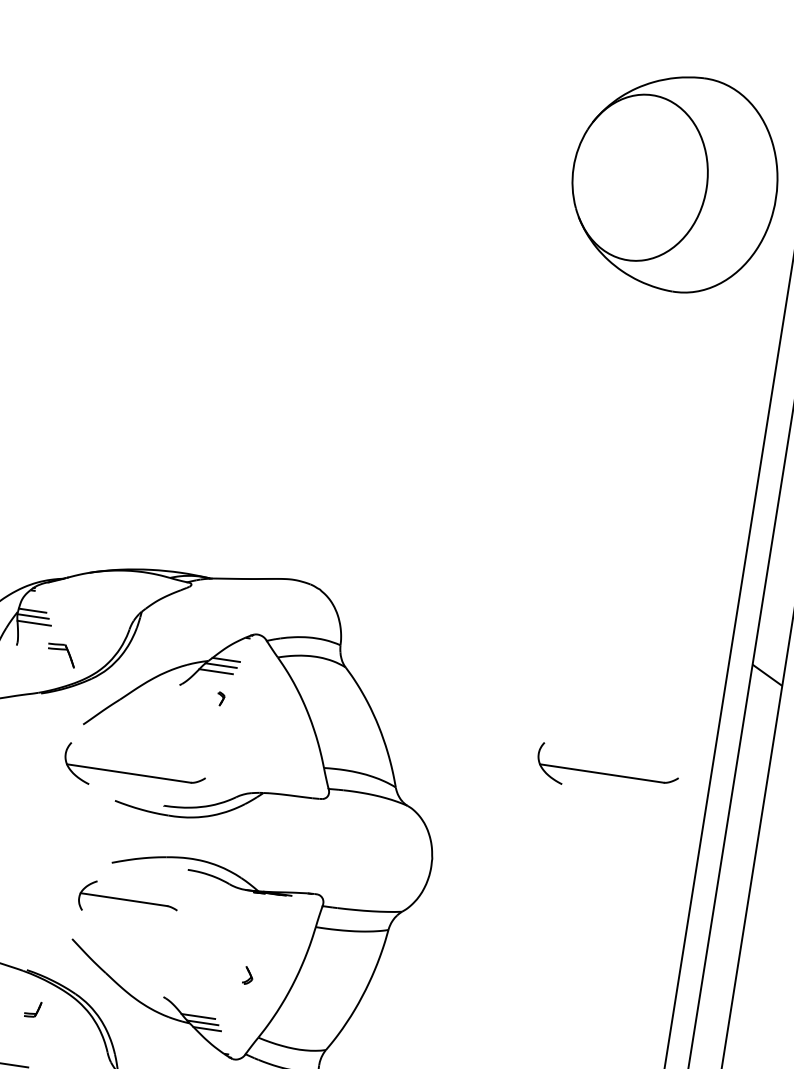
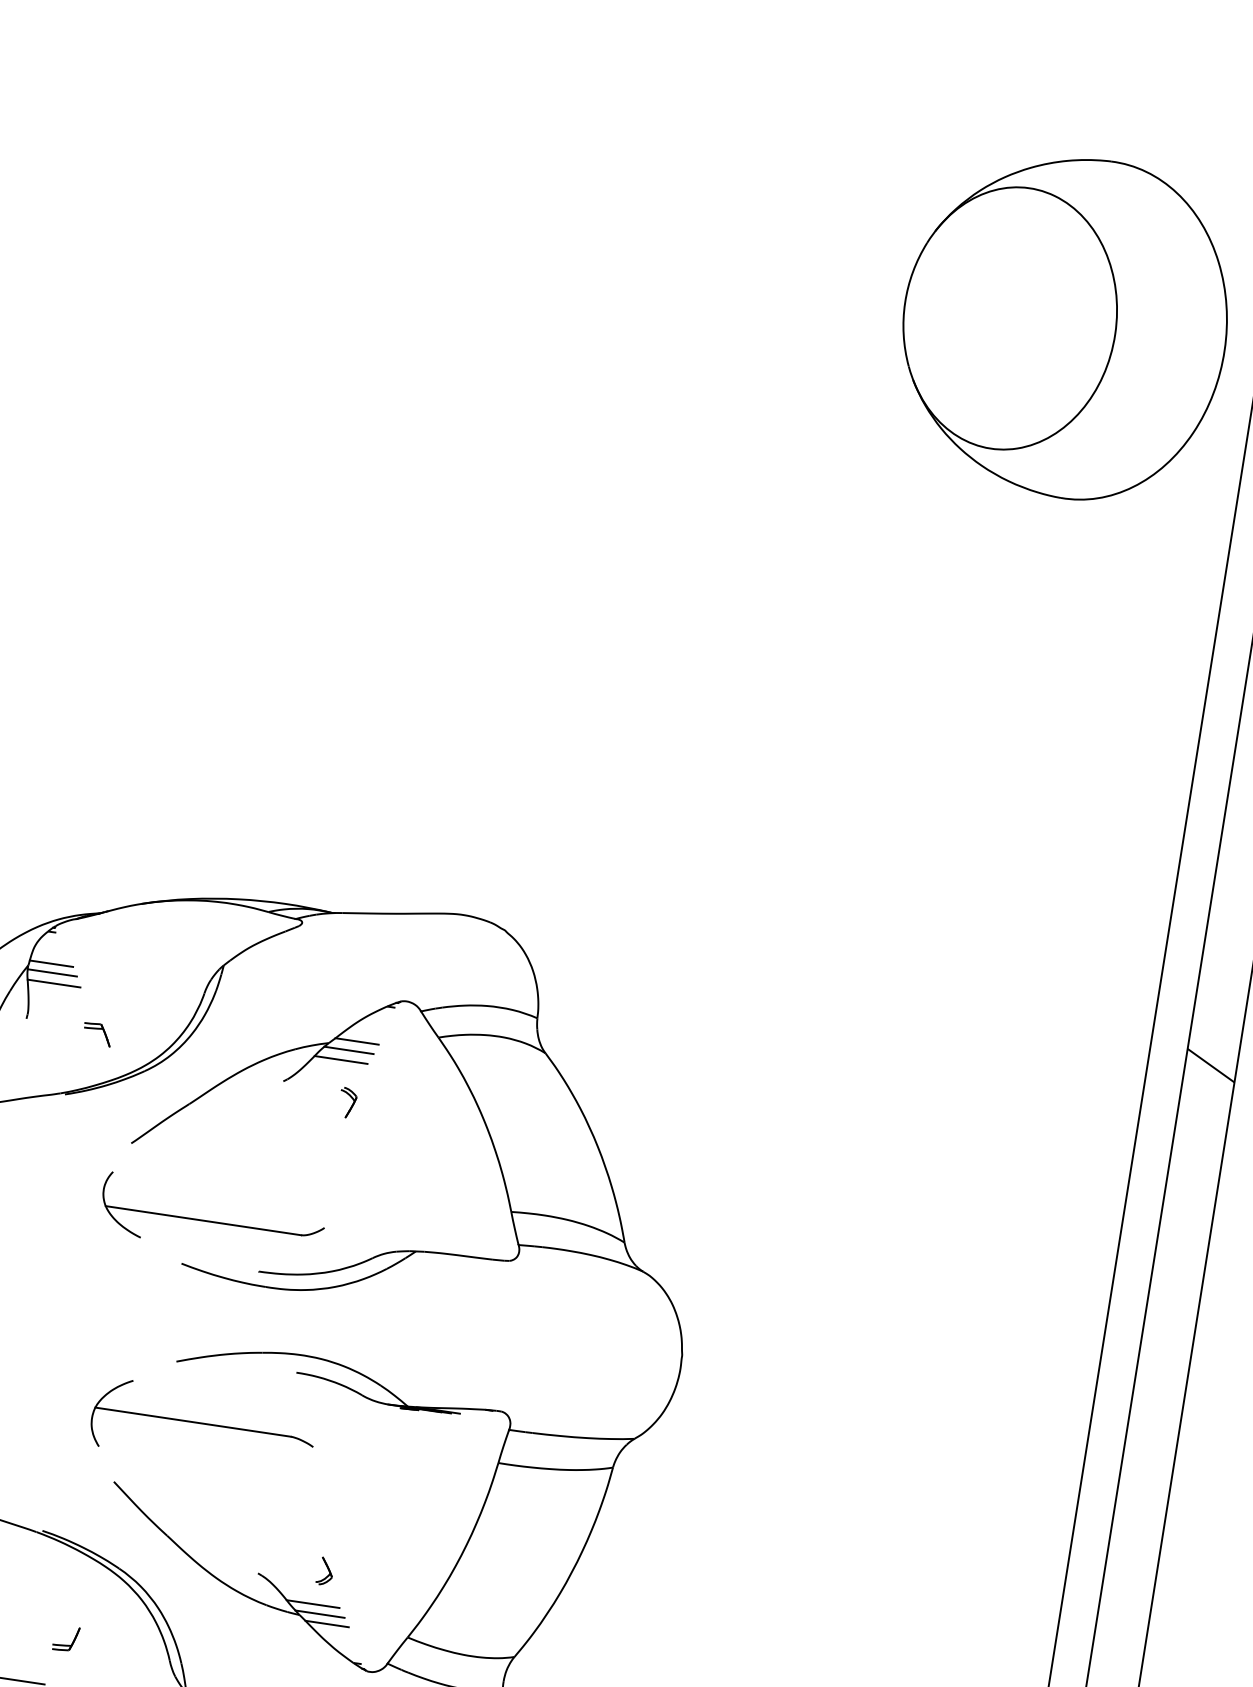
part: (674, 184) -> (1064, 329), moved
part: (61, 655) -> (97, 1034), size x0.62
part: (221, 698) -> (349, 1102), size x1.43
part: (603, 772) -> (952, 1219), removed
part: (127, 895) -> (201, 1413), size x1.43
part: (247, 975) -> (324, 1570), moved
part: (33, 1009) -> (67, 1638), moved

